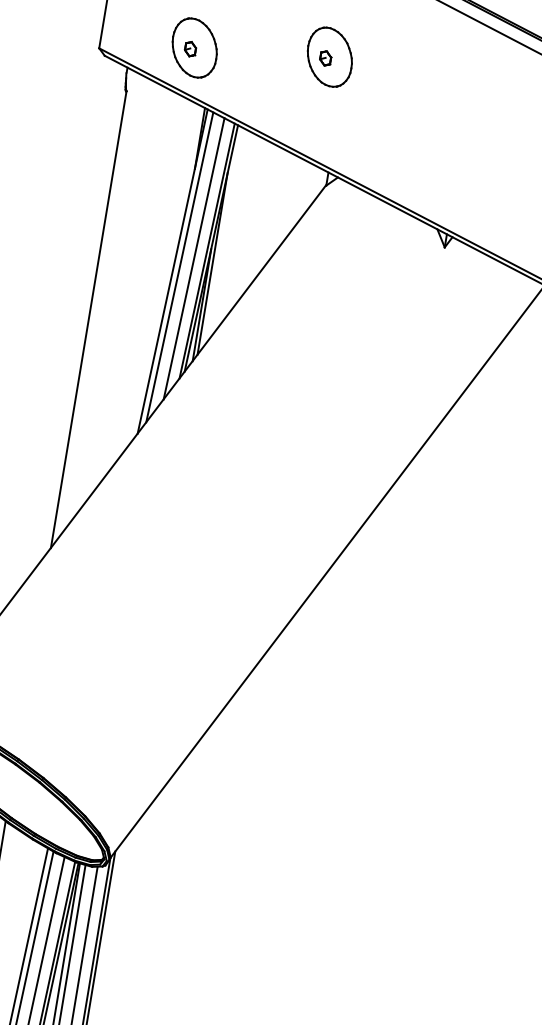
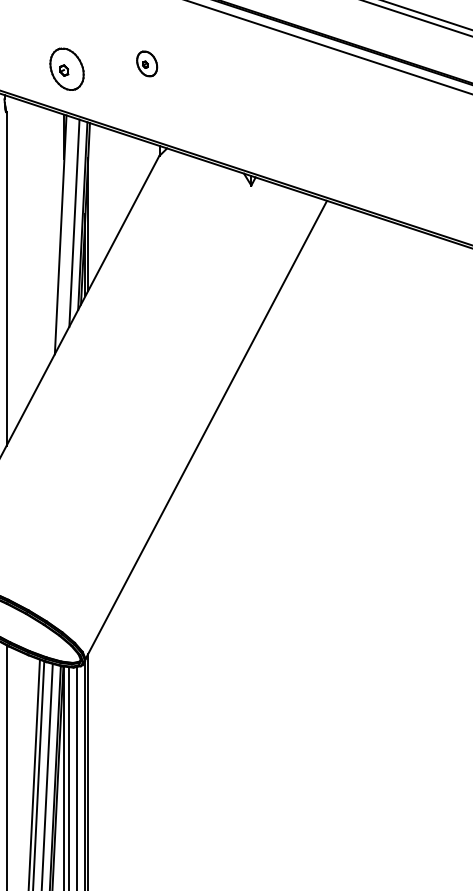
part: (194, 46) -> (66, 68), moved
part: (328, 56) -> (146, 63), size x0.6
line: (178, 266) -> (64, 230), removed

